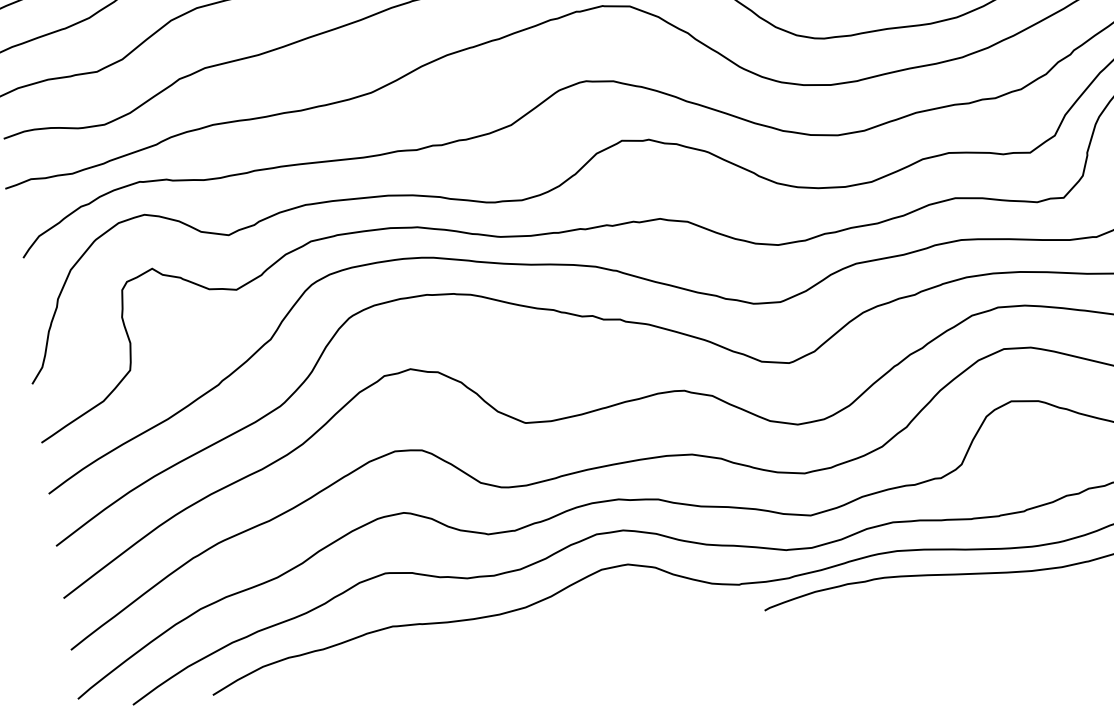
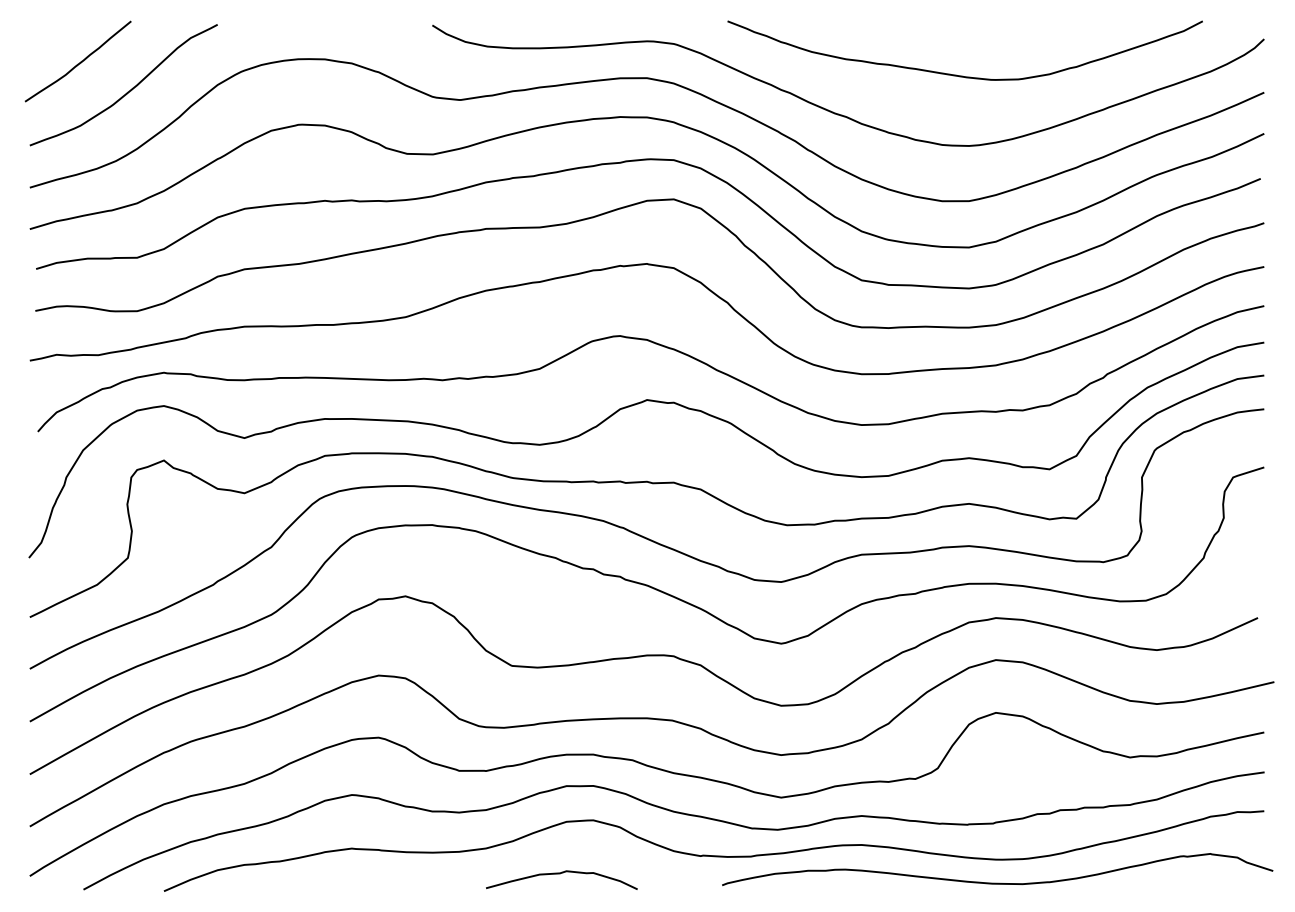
curve: (603, 622) -> (560, 874), added

